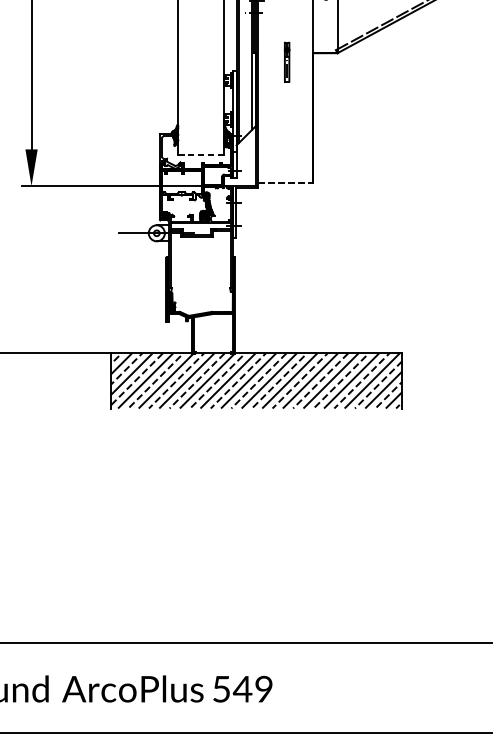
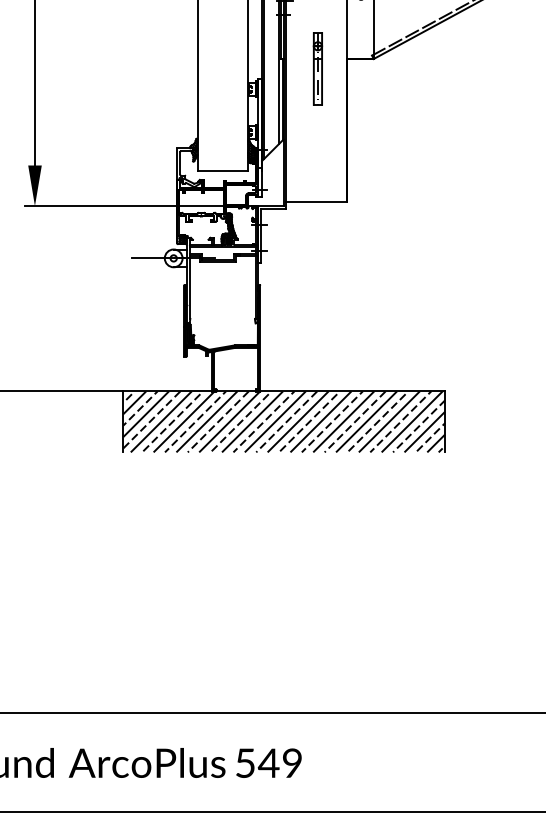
part: (286, 61) -> (317, 68), size x1.67
line: (200, 154) -> (222, 171), dashed -> solid
line: (286, 182) -> (317, 202), dashed -> solid

